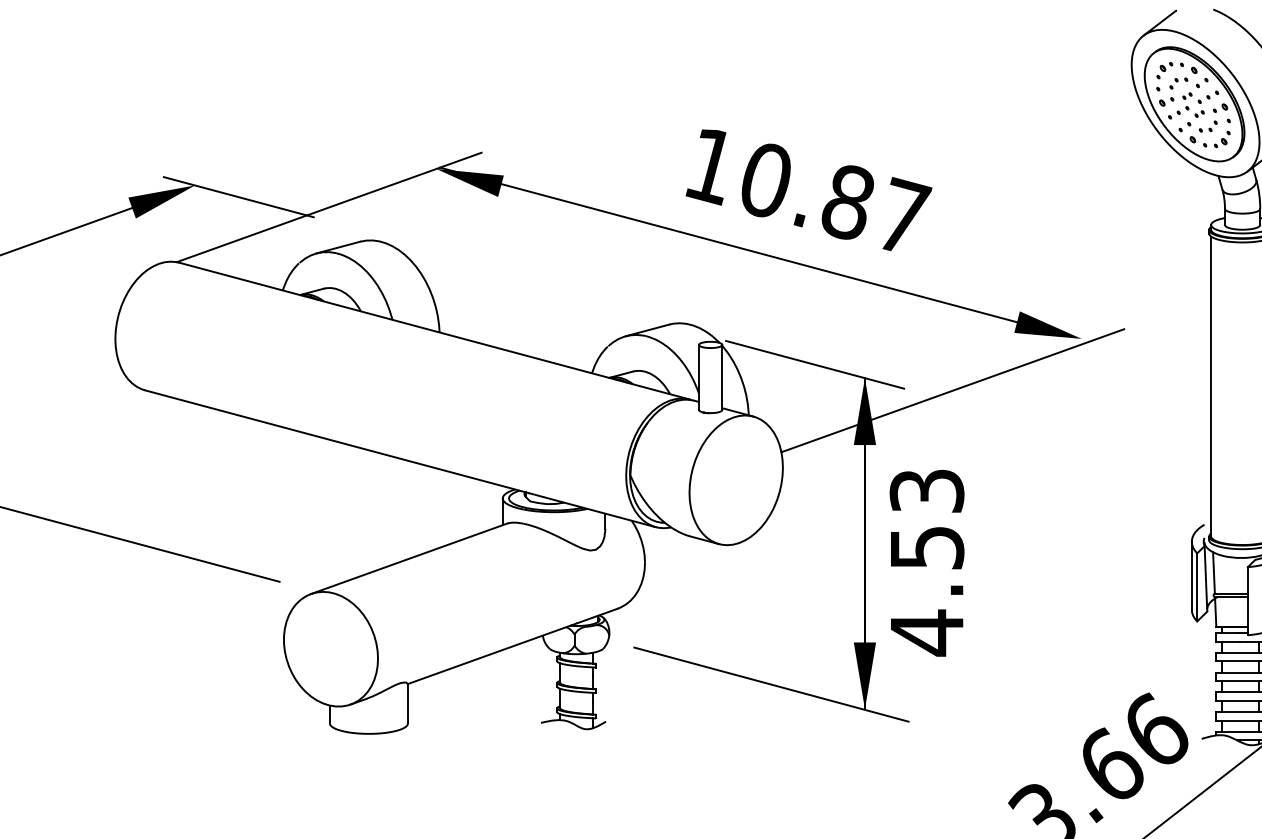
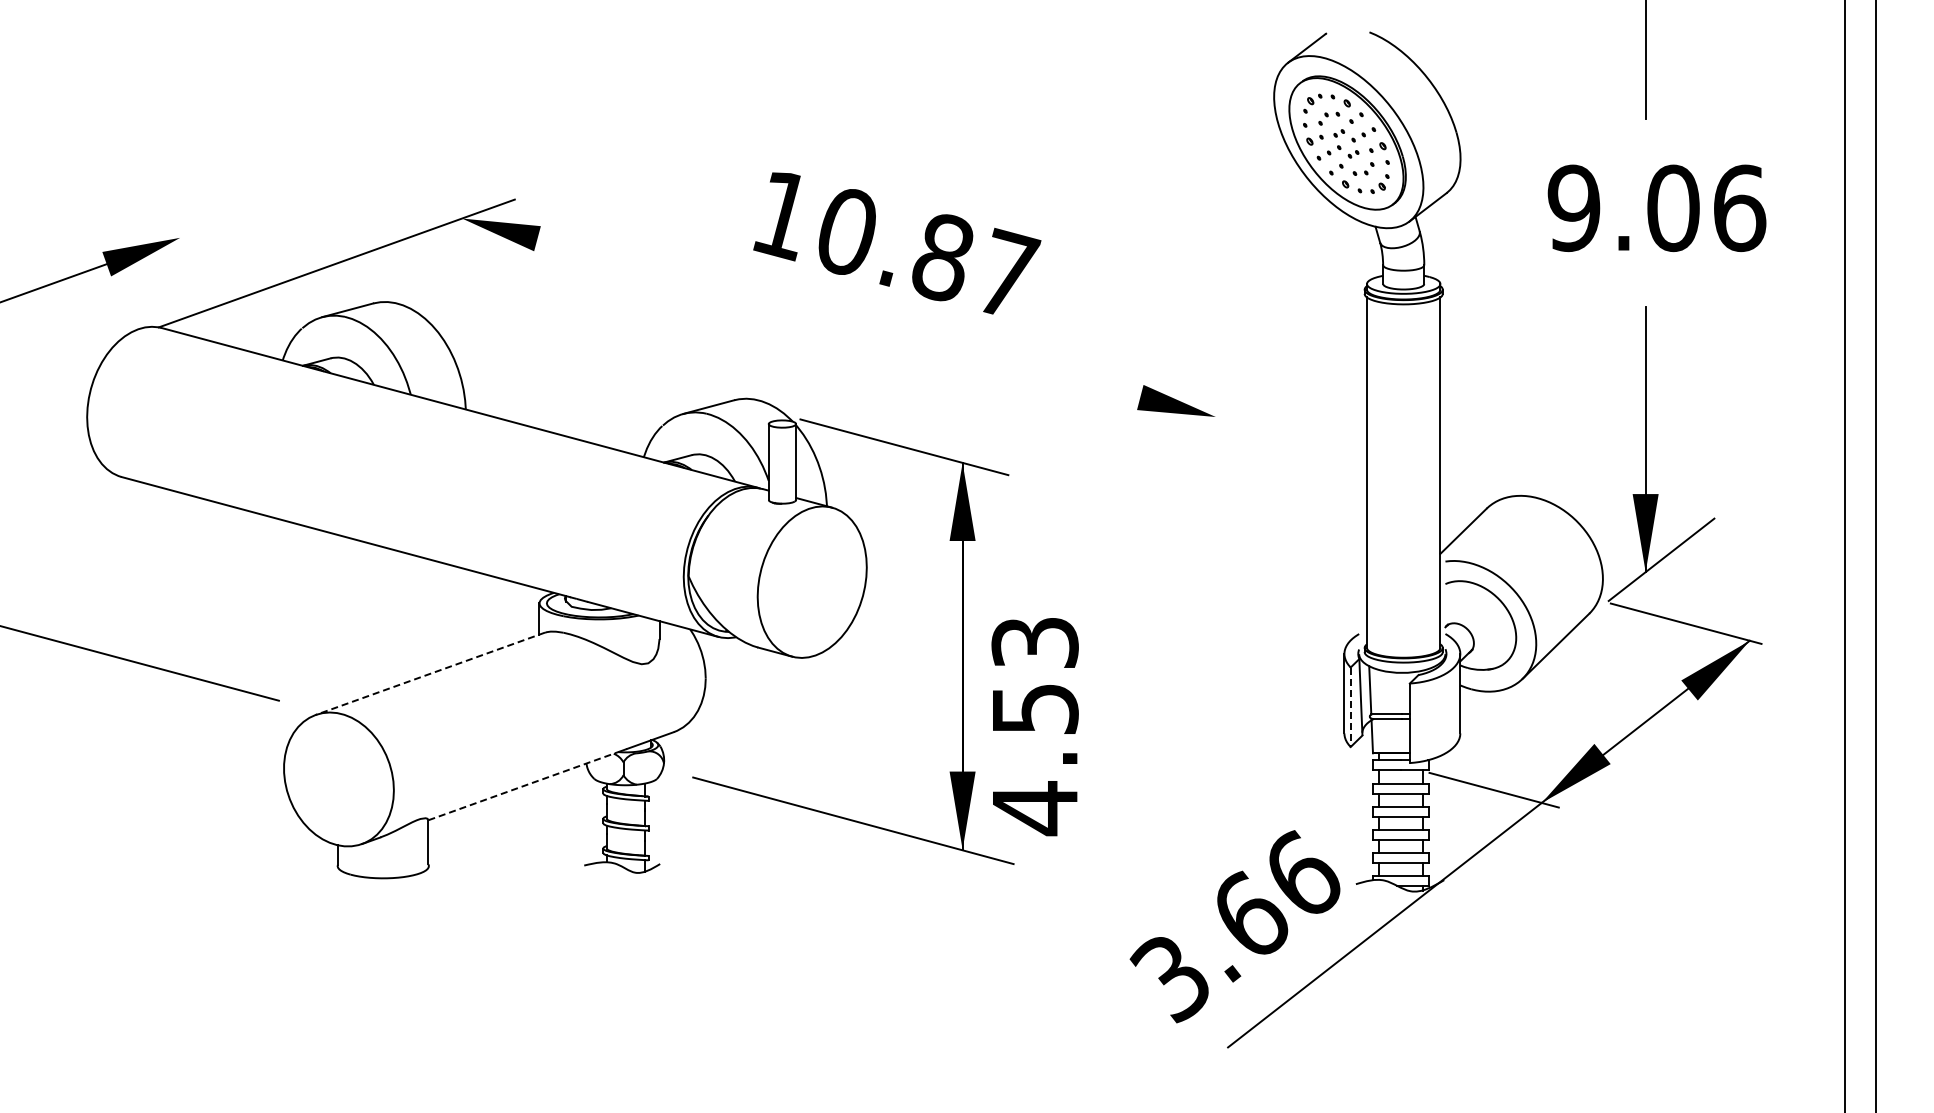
line: (238, 197) -> (230, 251), removed
line: (732, 245) -> (807, 308), removed
line: (953, 390) -> (1065, 477), removed
line: (409, 558) -> (430, 673), solid -> dashed
text: (926, 563) -> (1034, 727), moved
line: (1197, 587) -> (1350, 707), solid -> dashed
line: (489, 654) -> (524, 785), solid -> dashed

